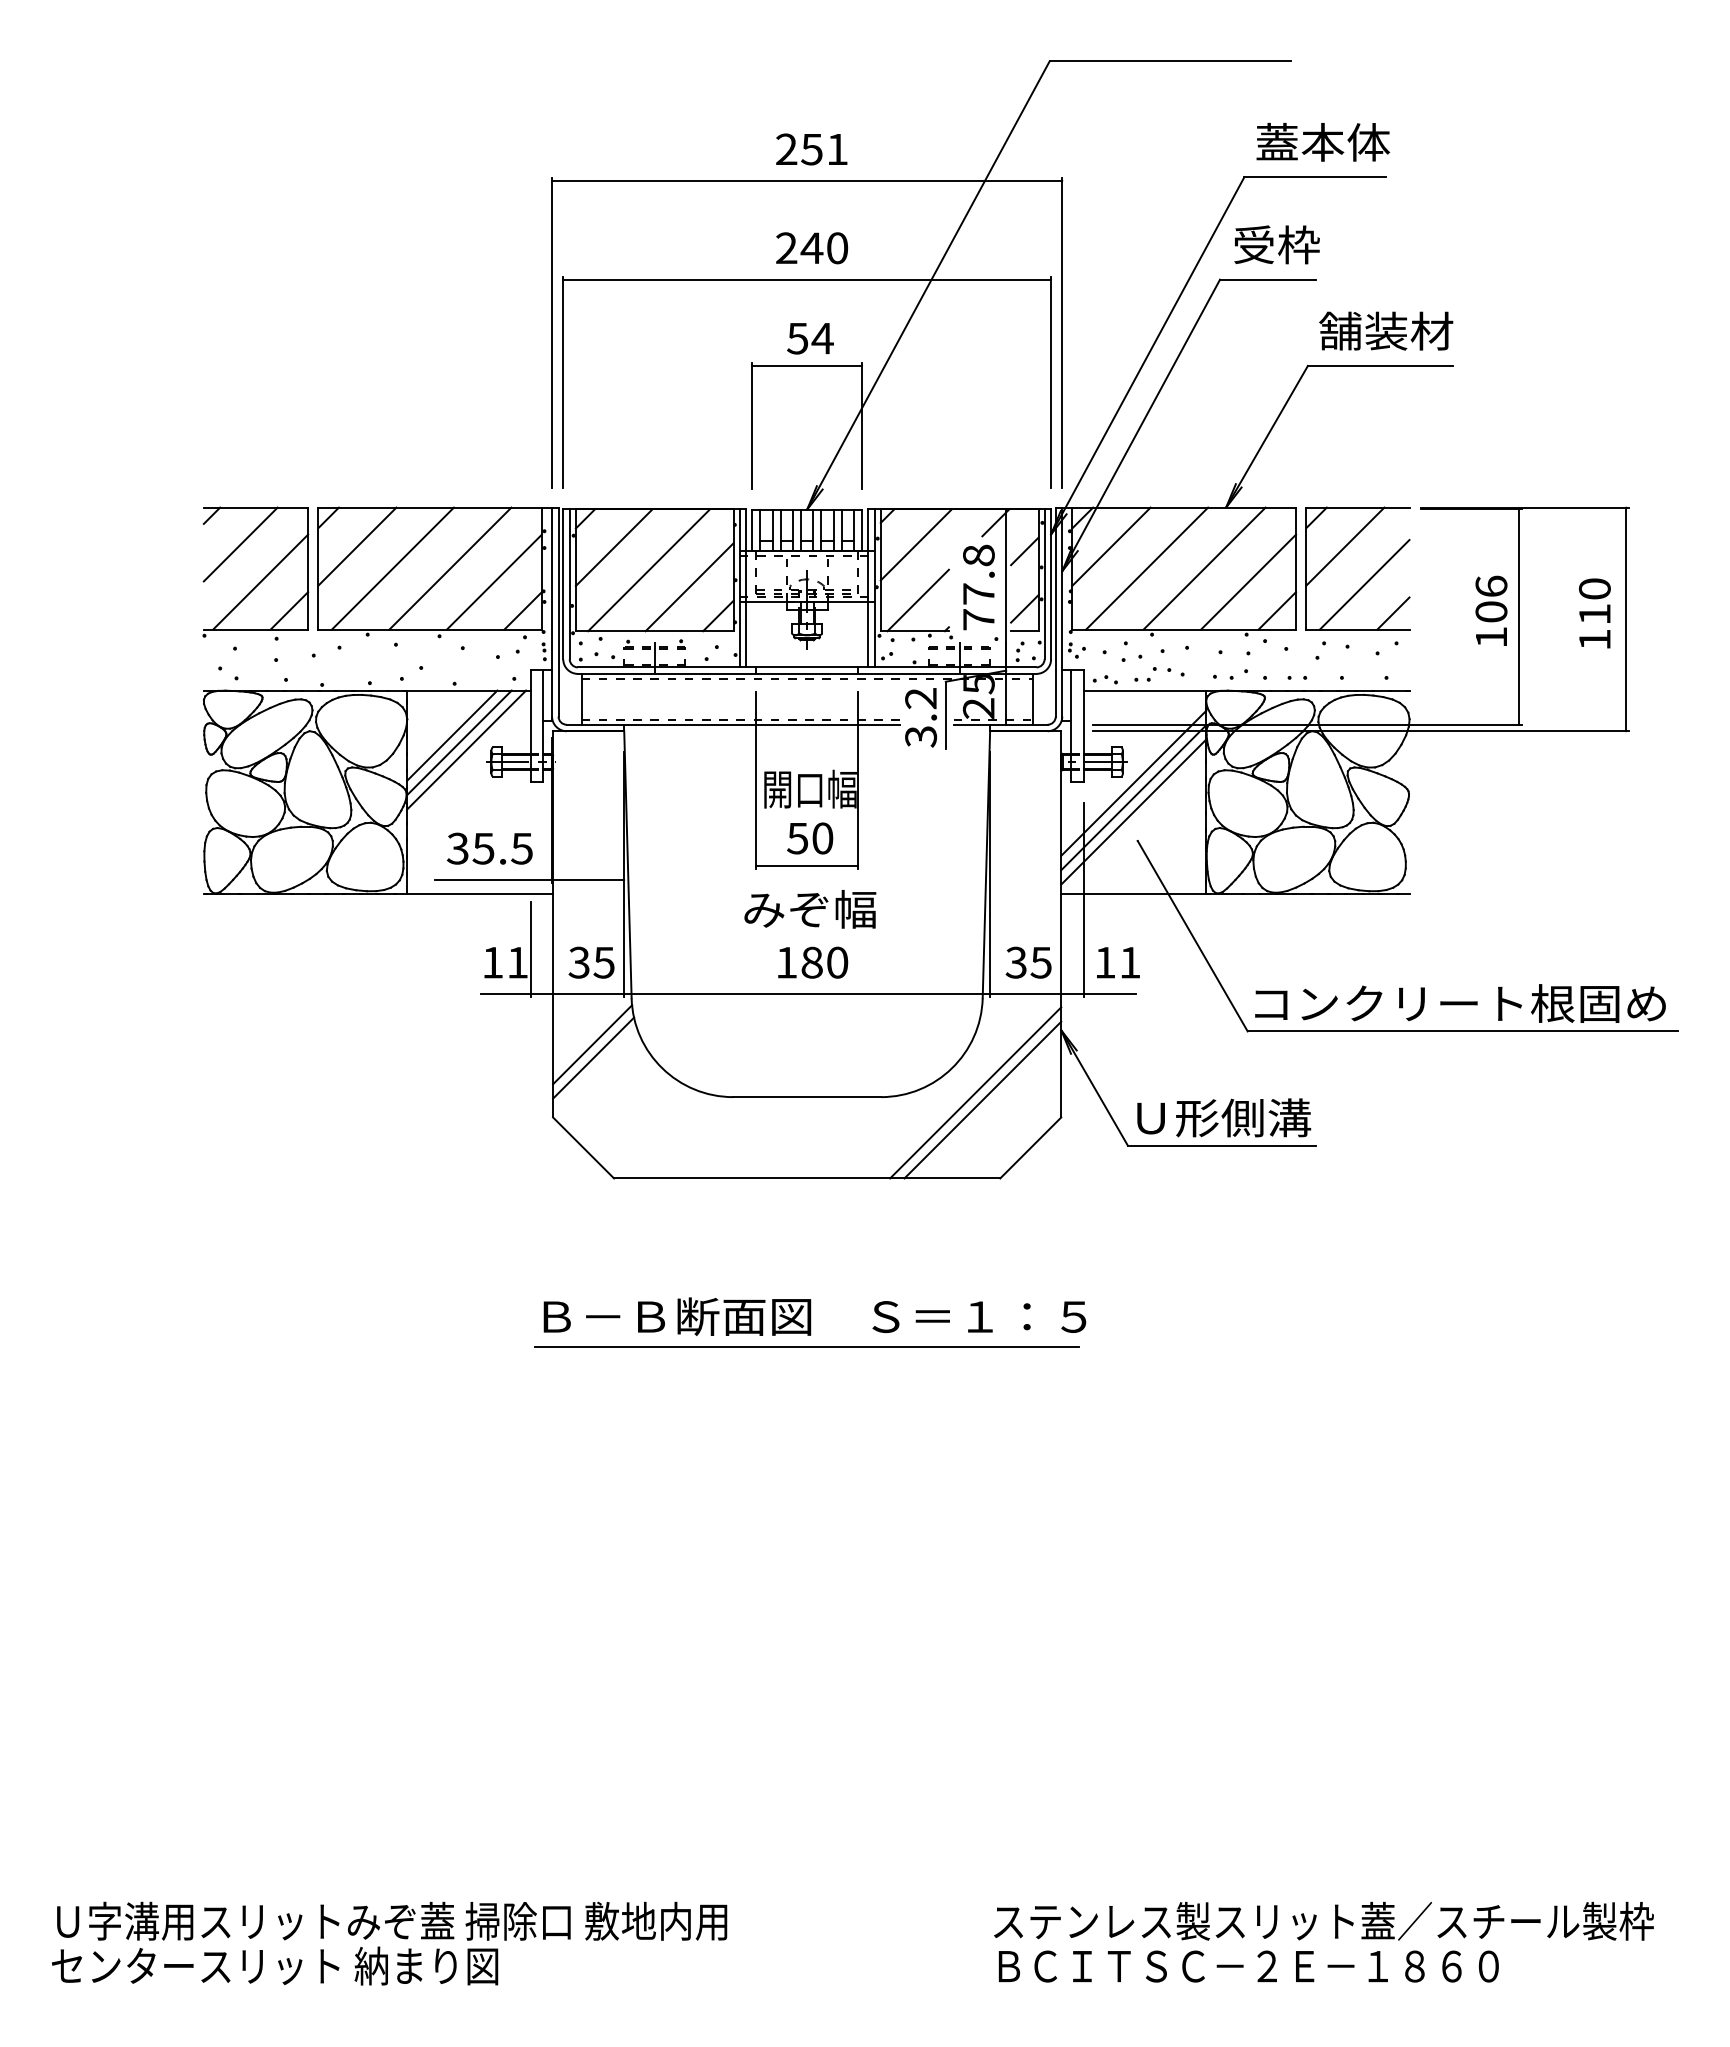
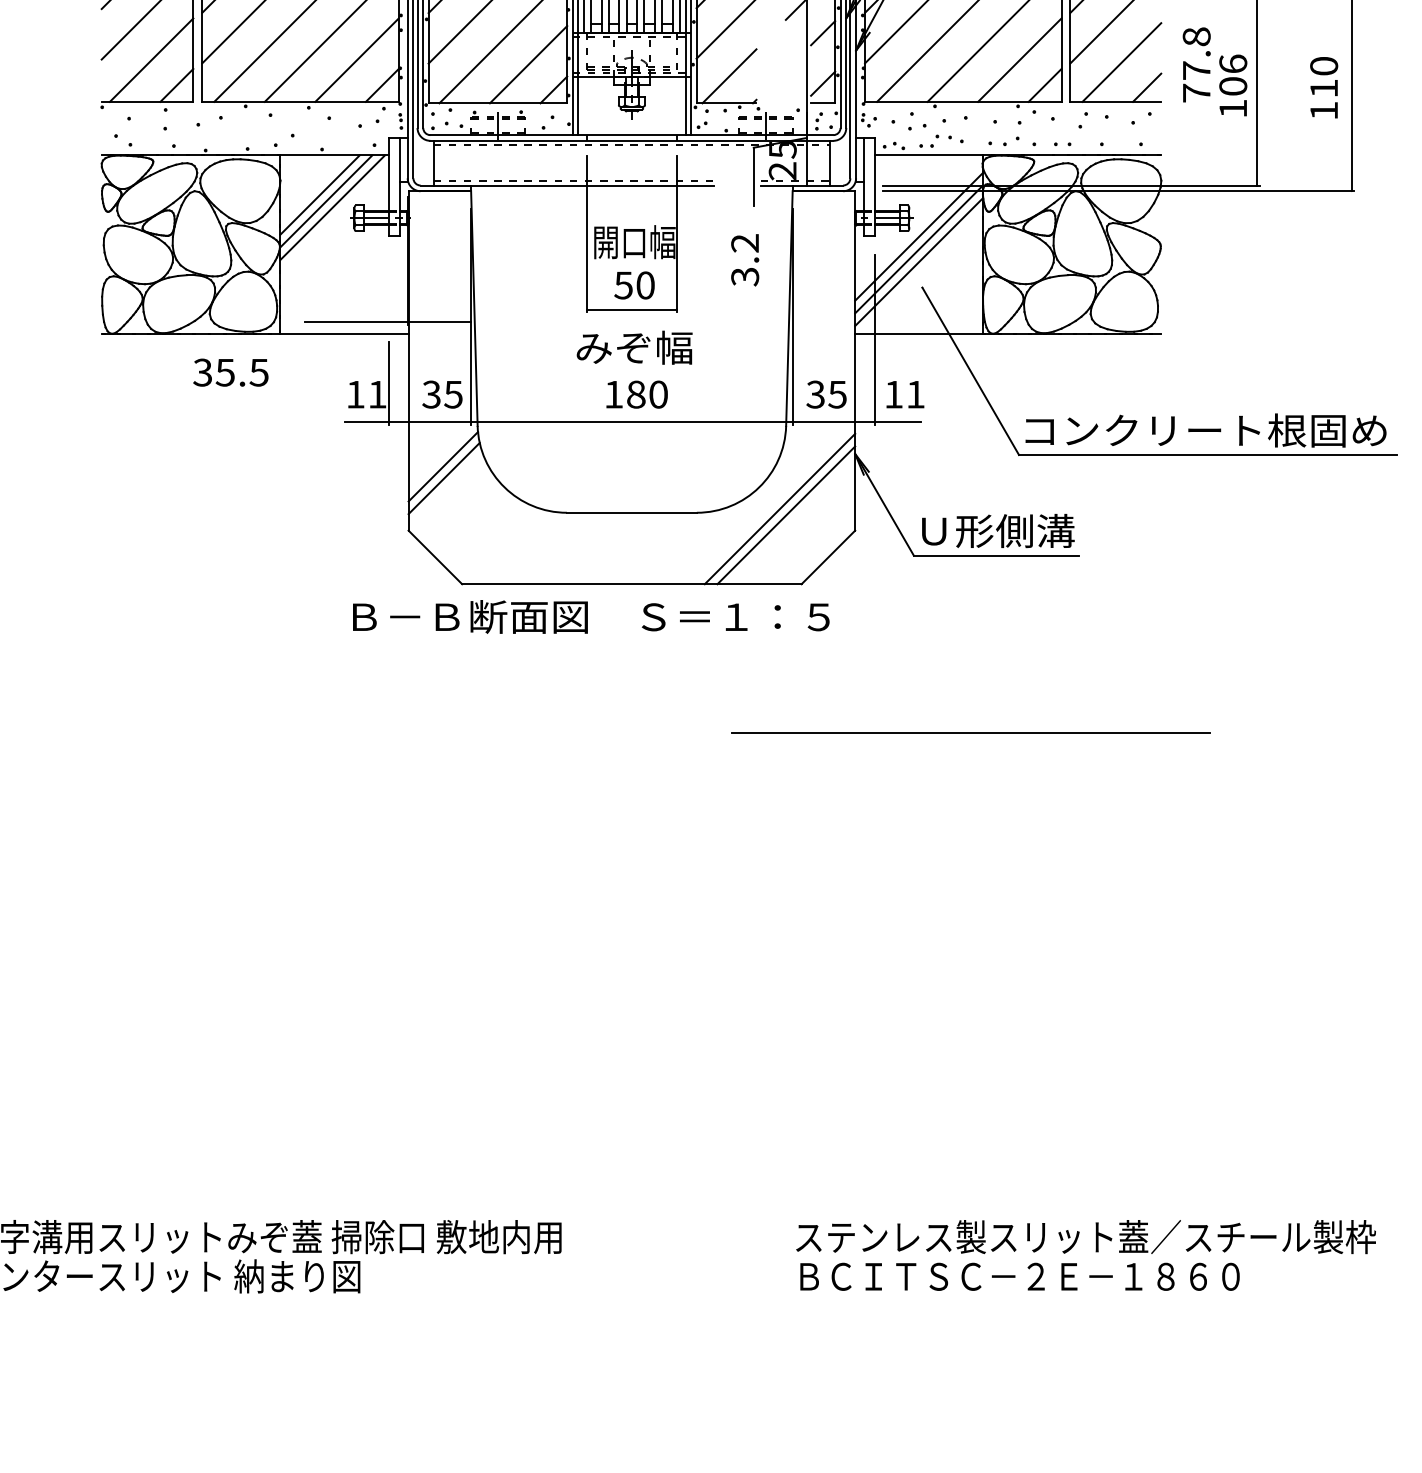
text: (978, 587) -> (1196, 64), moved
text: (921, 717) -> (745, 260), moved
text: (489, 848) -> (230, 372), moved
text: (814, 1316) -> (590, 616), moved
line: (806, 1346) -> (970, 731), moved

